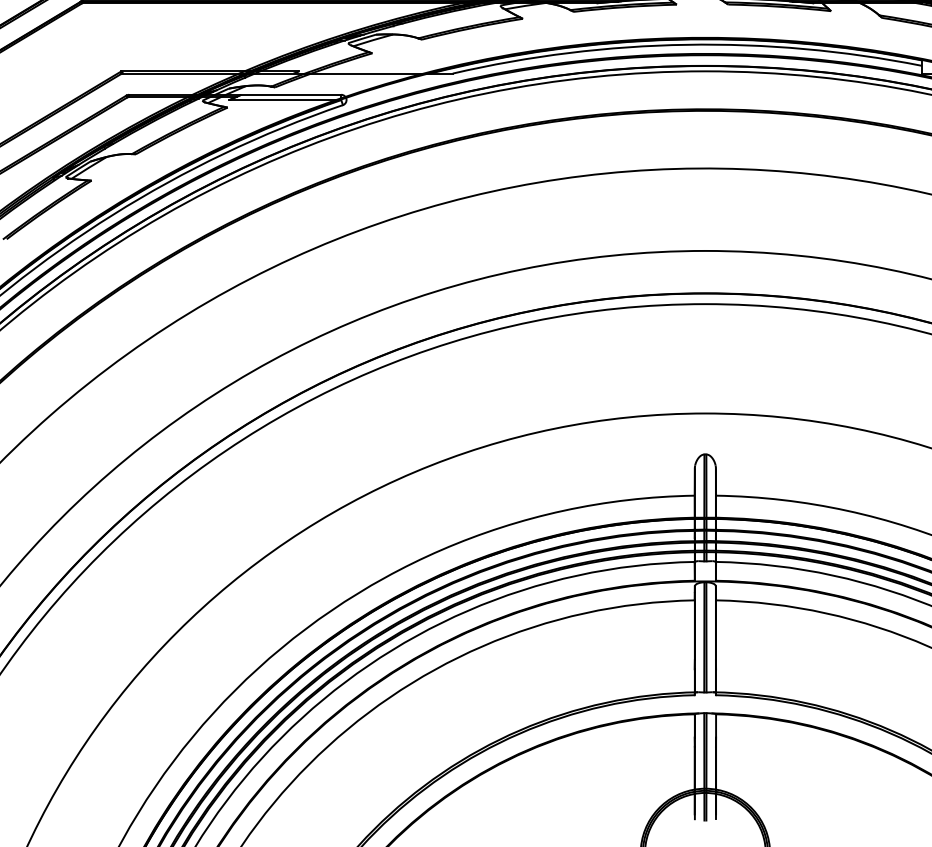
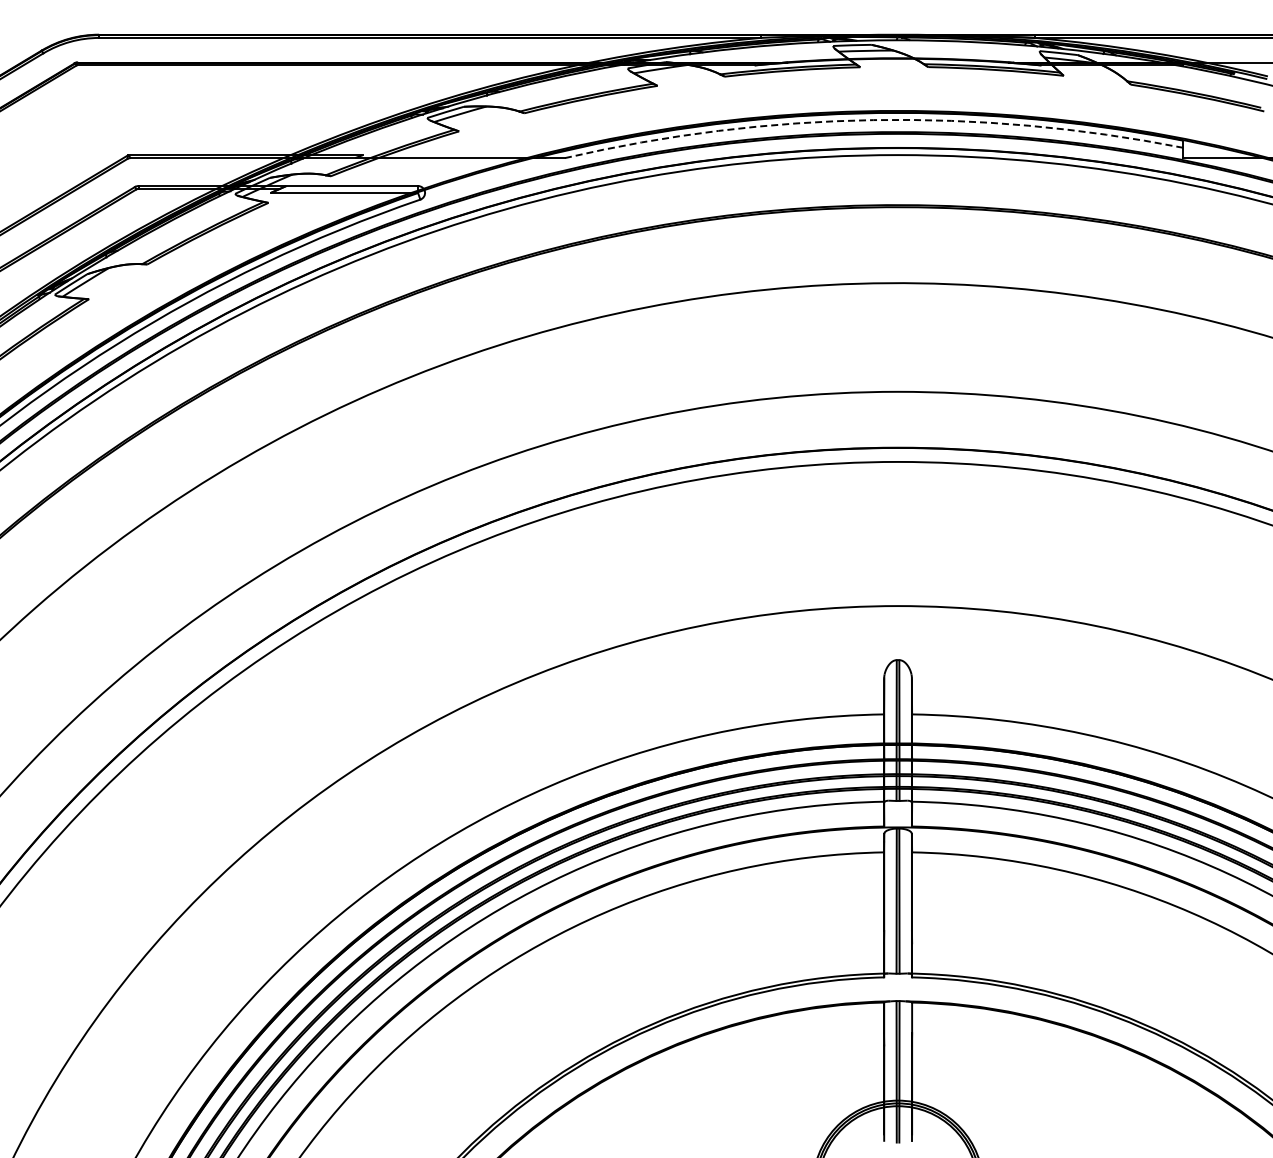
arc: (686, 45) -> (873, 120), solid -> dashed

